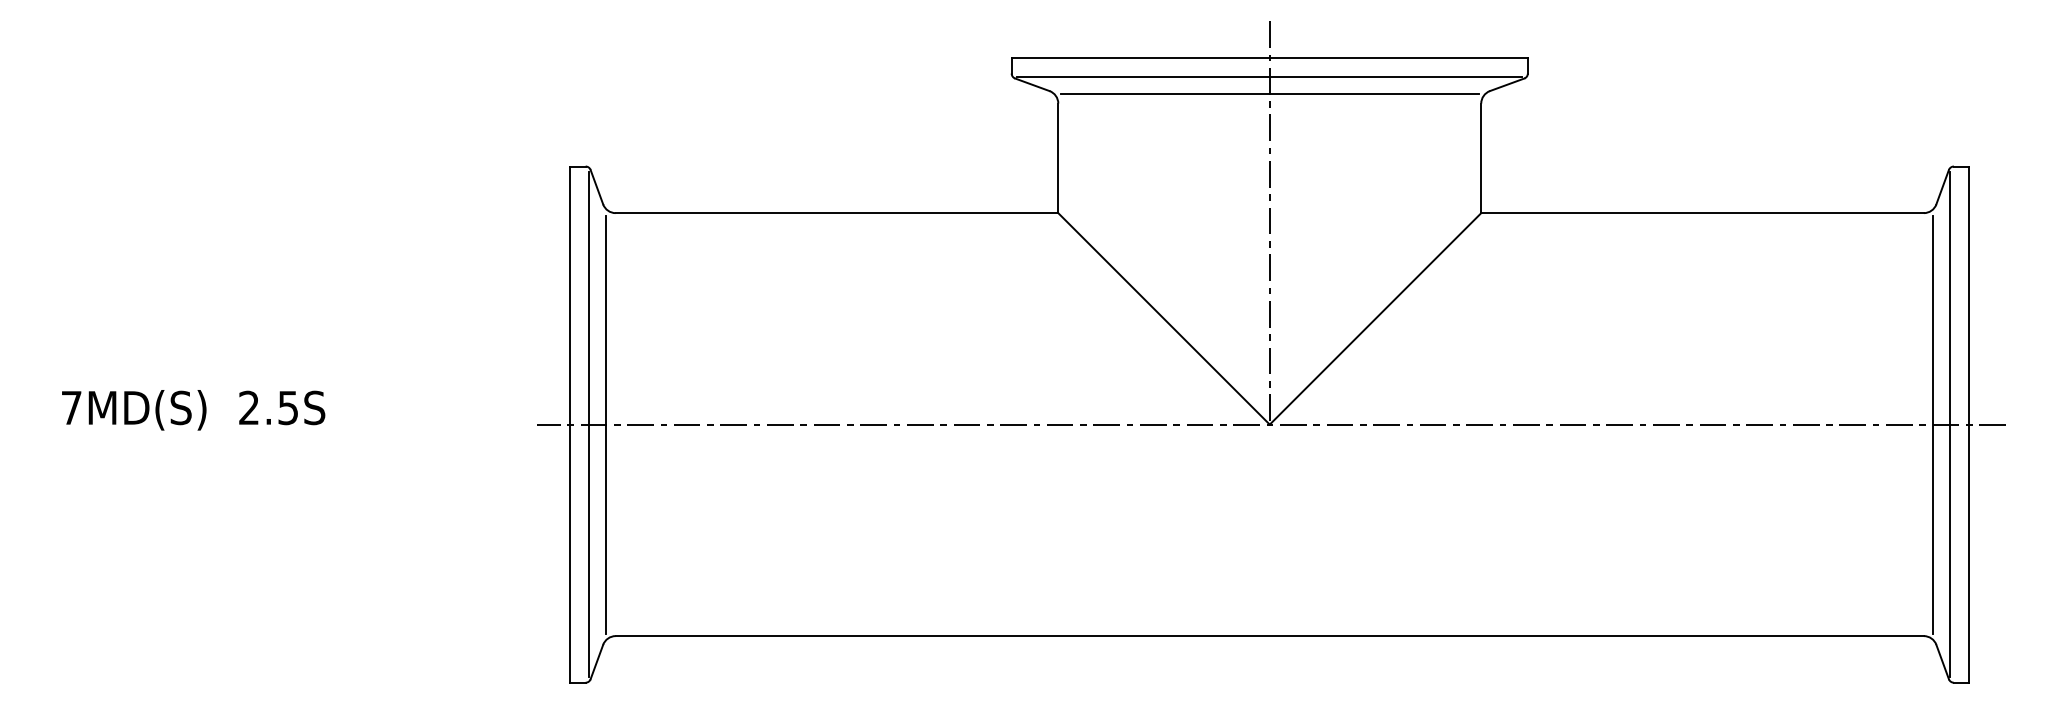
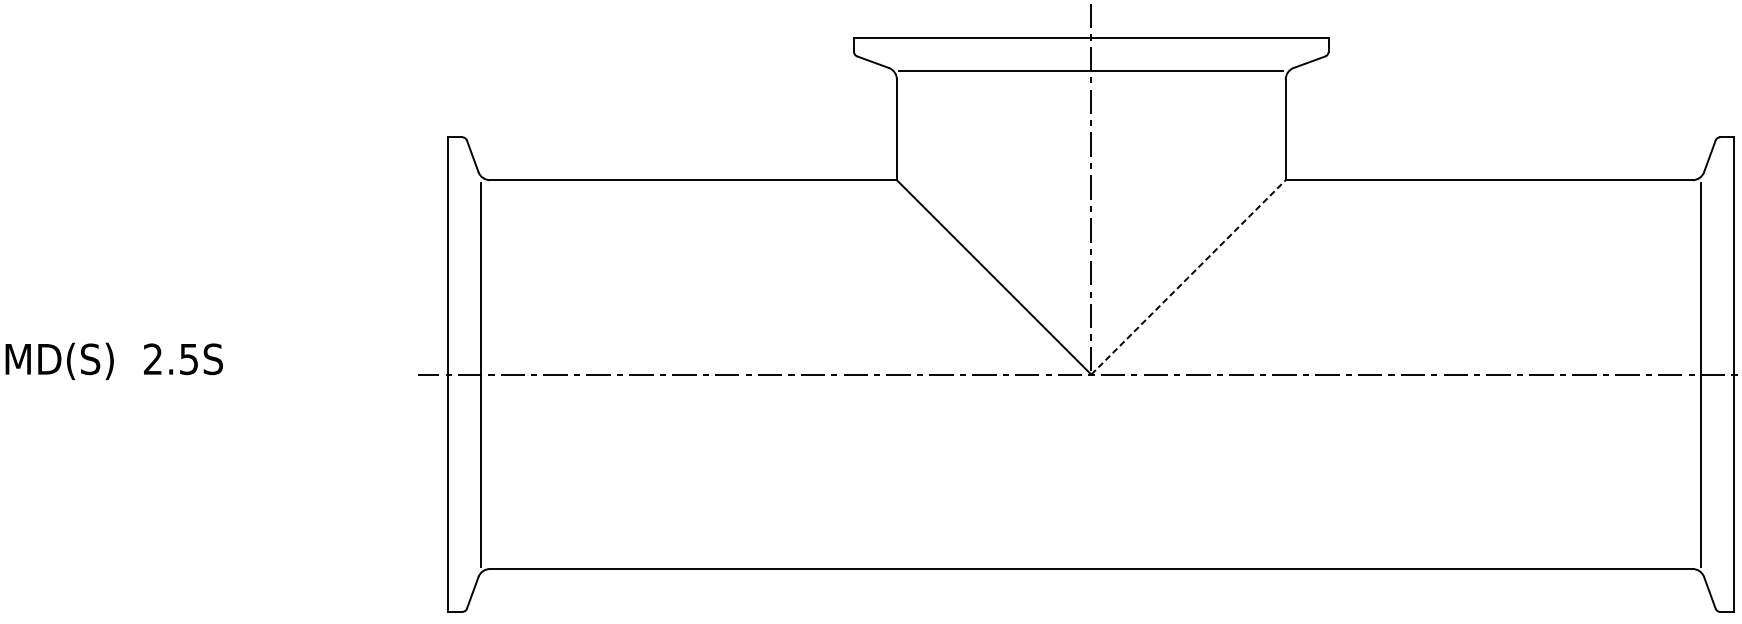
line: (1269, 77) -> (1091, 55), removed
line: (1375, 318) -> (1188, 277), solid -> dashed
line: (589, 424) -> (465, 374), removed
line: (1950, 424) -> (1717, 374), removed

